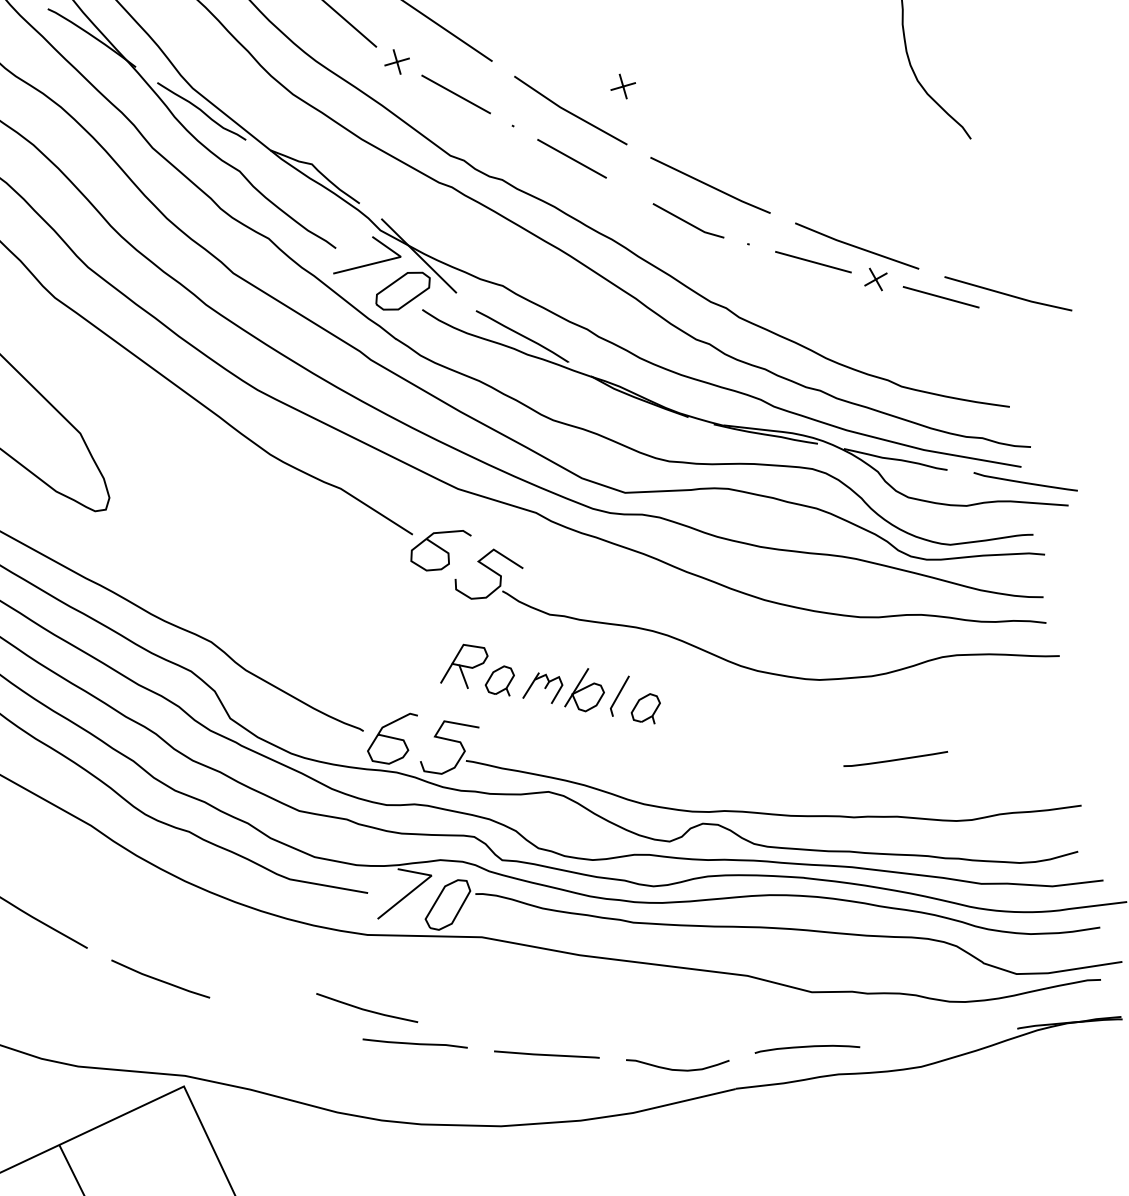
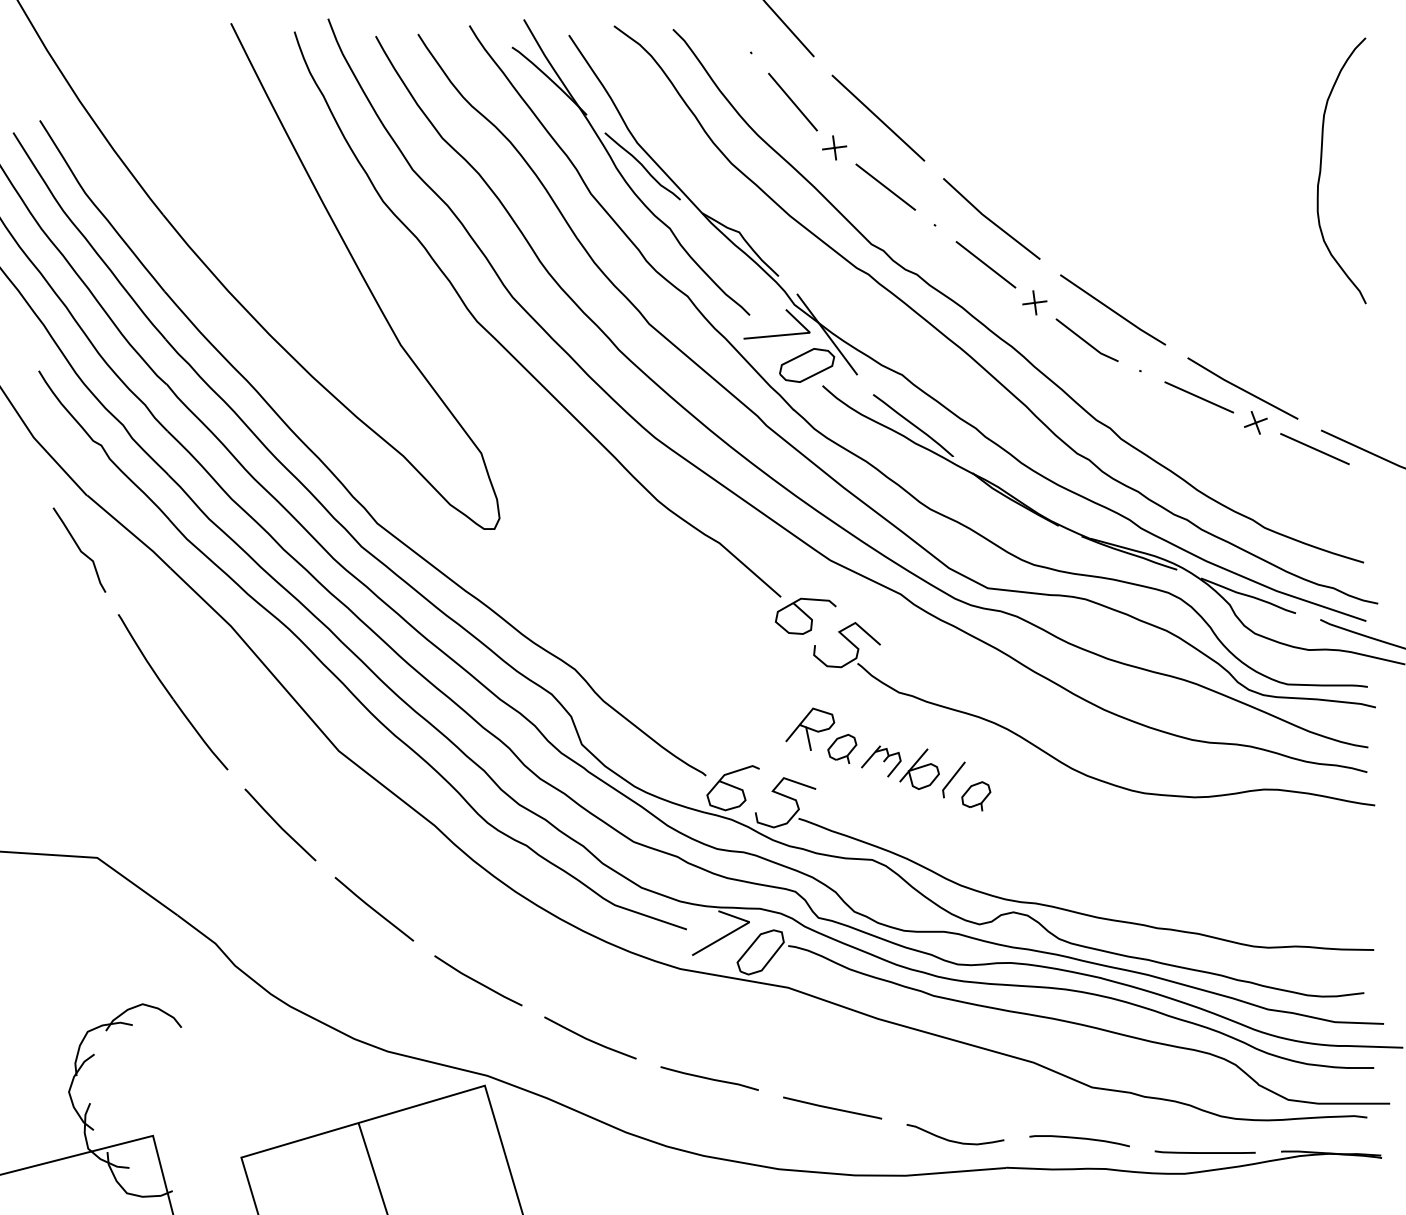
part: (622, 86) -> (1034, 302), moved
curve: (895, 759) -> (1204, 1152), moved
curve: (367, 1009) -> (590, 1039), moved

